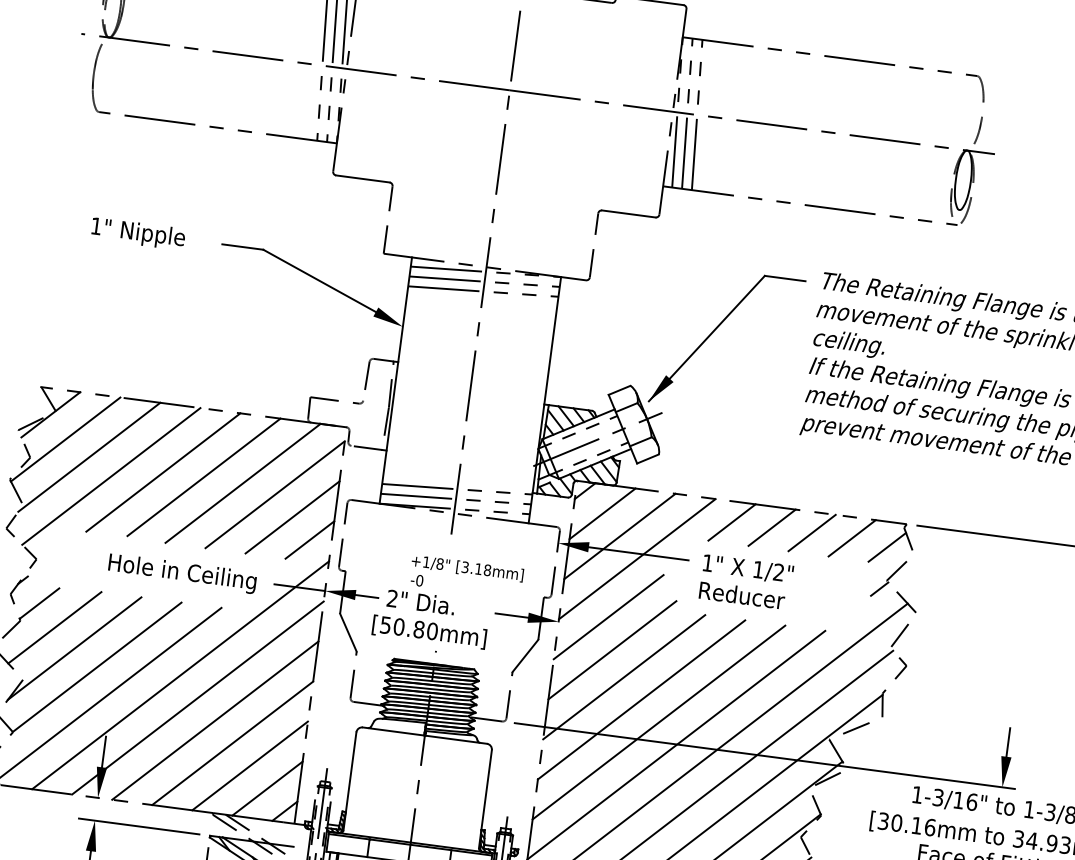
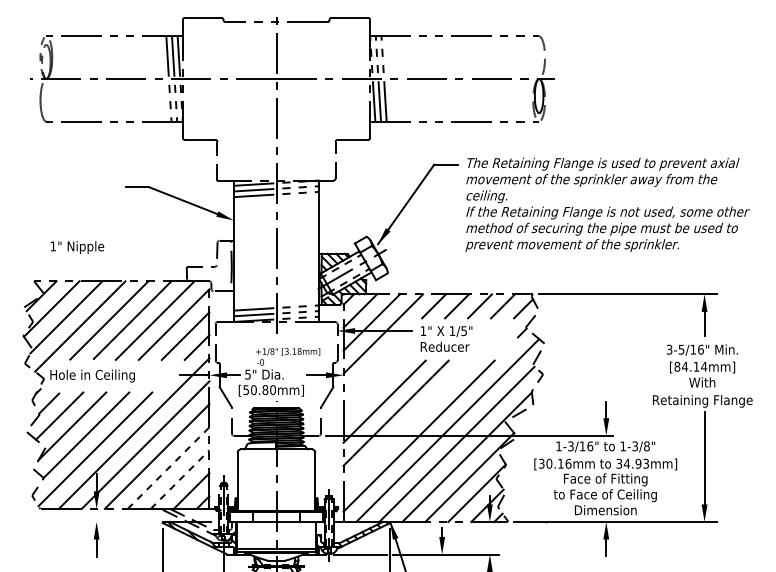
text: (138, 233) -> (77, 247), moved
text: (182, 572) -> (92, 375), moved
text: (777, 573) -> (463, 331), 1/2" -> 1/5"
text: (391, 598) -> (247, 374), 2" -> 5"
line: (608, 616) -> (371, 368), removed
line: (611, 648) -> (375, 386), removed
line: (658, 722) -> (407, 424), removed
line: (232, 743) -> (168, 468), solid -> dashed
line: (250, 765) -> (180, 479), solid -> dashed
line: (138, 825) -> (121, 521), removed

